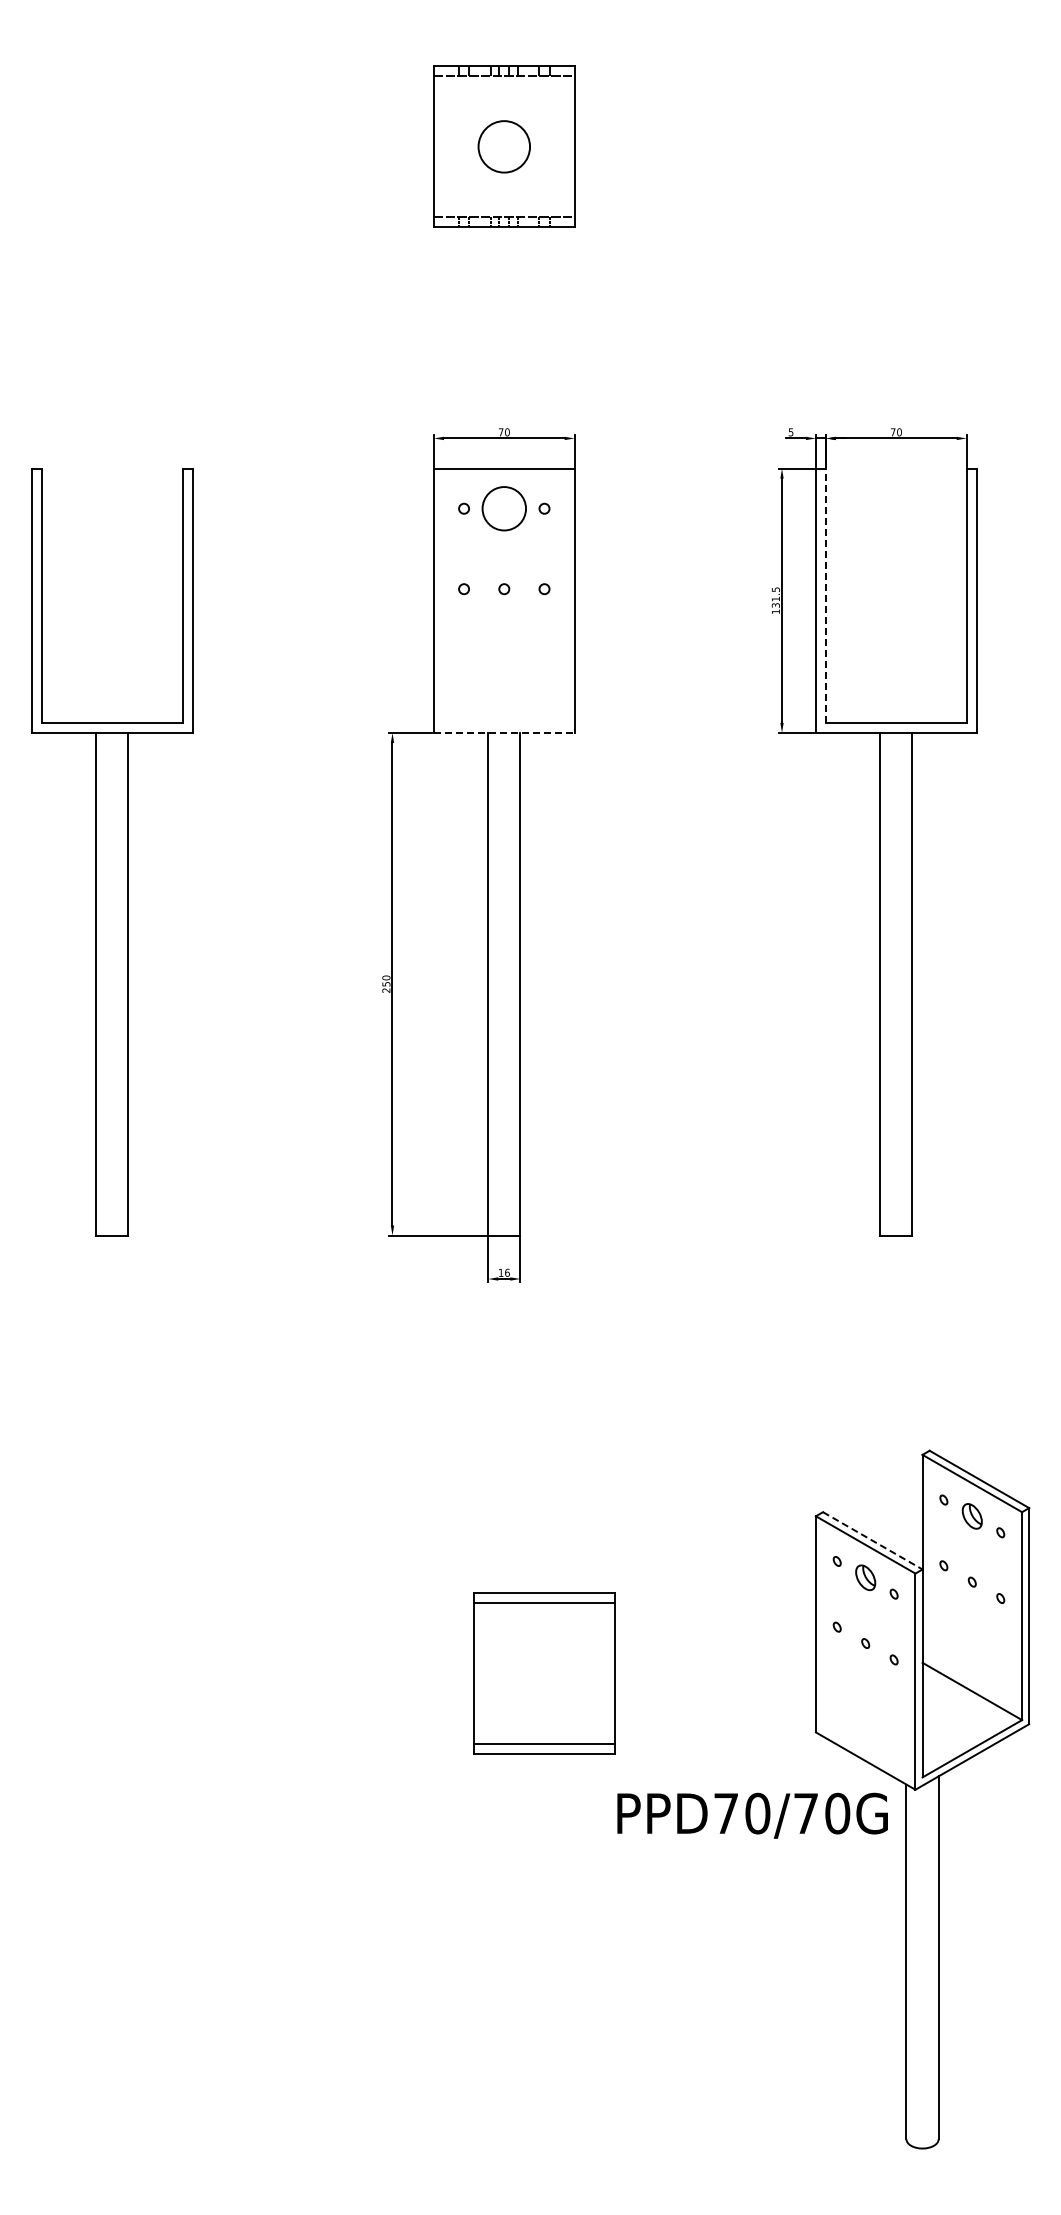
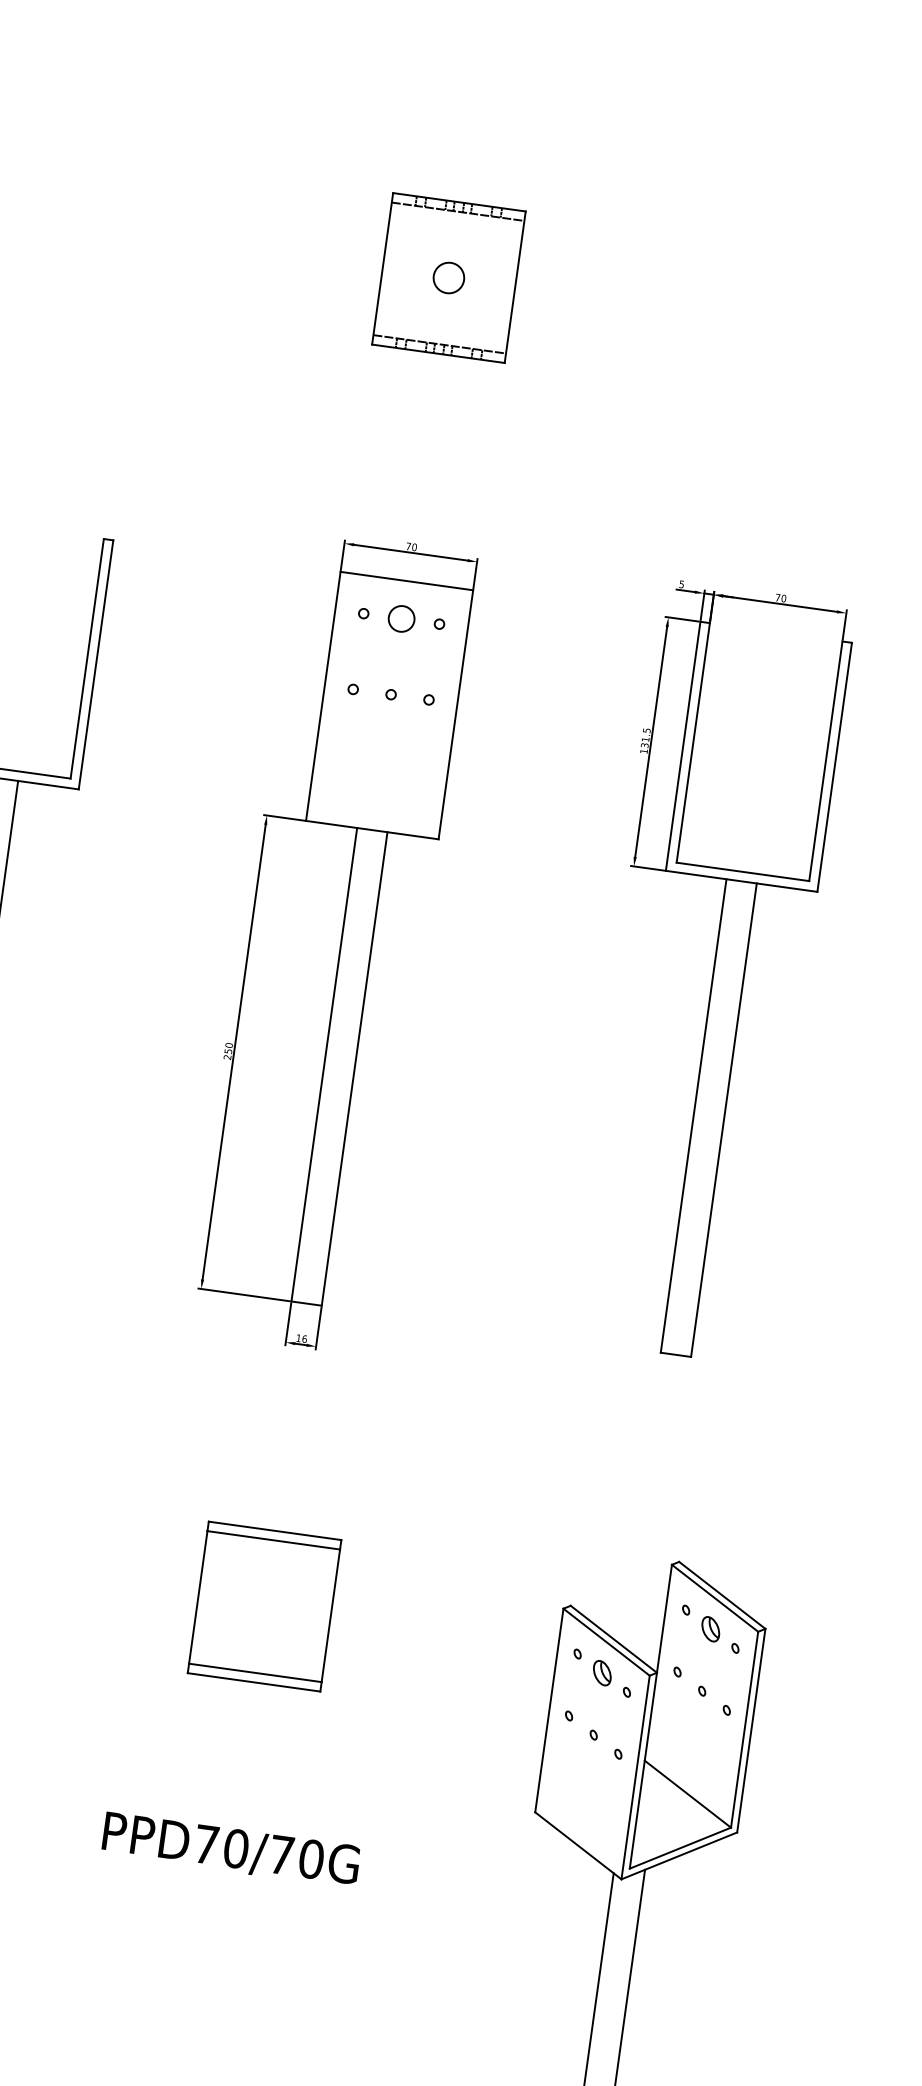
circle: (504, 146) -> (449, 277), size x0.62
circle: (503, 508) -> (400, 618), size x0.62
line: (825, 595) -> (692, 742), dashed -> solid
line: (504, 732) -> (372, 829), dashed -> solid
line: (873, 1541) -> (614, 1640), dashed -> solid
part: (544, 1673) -> (264, 1606), moved
text: (752, 1815) -> (231, 1849), moved

